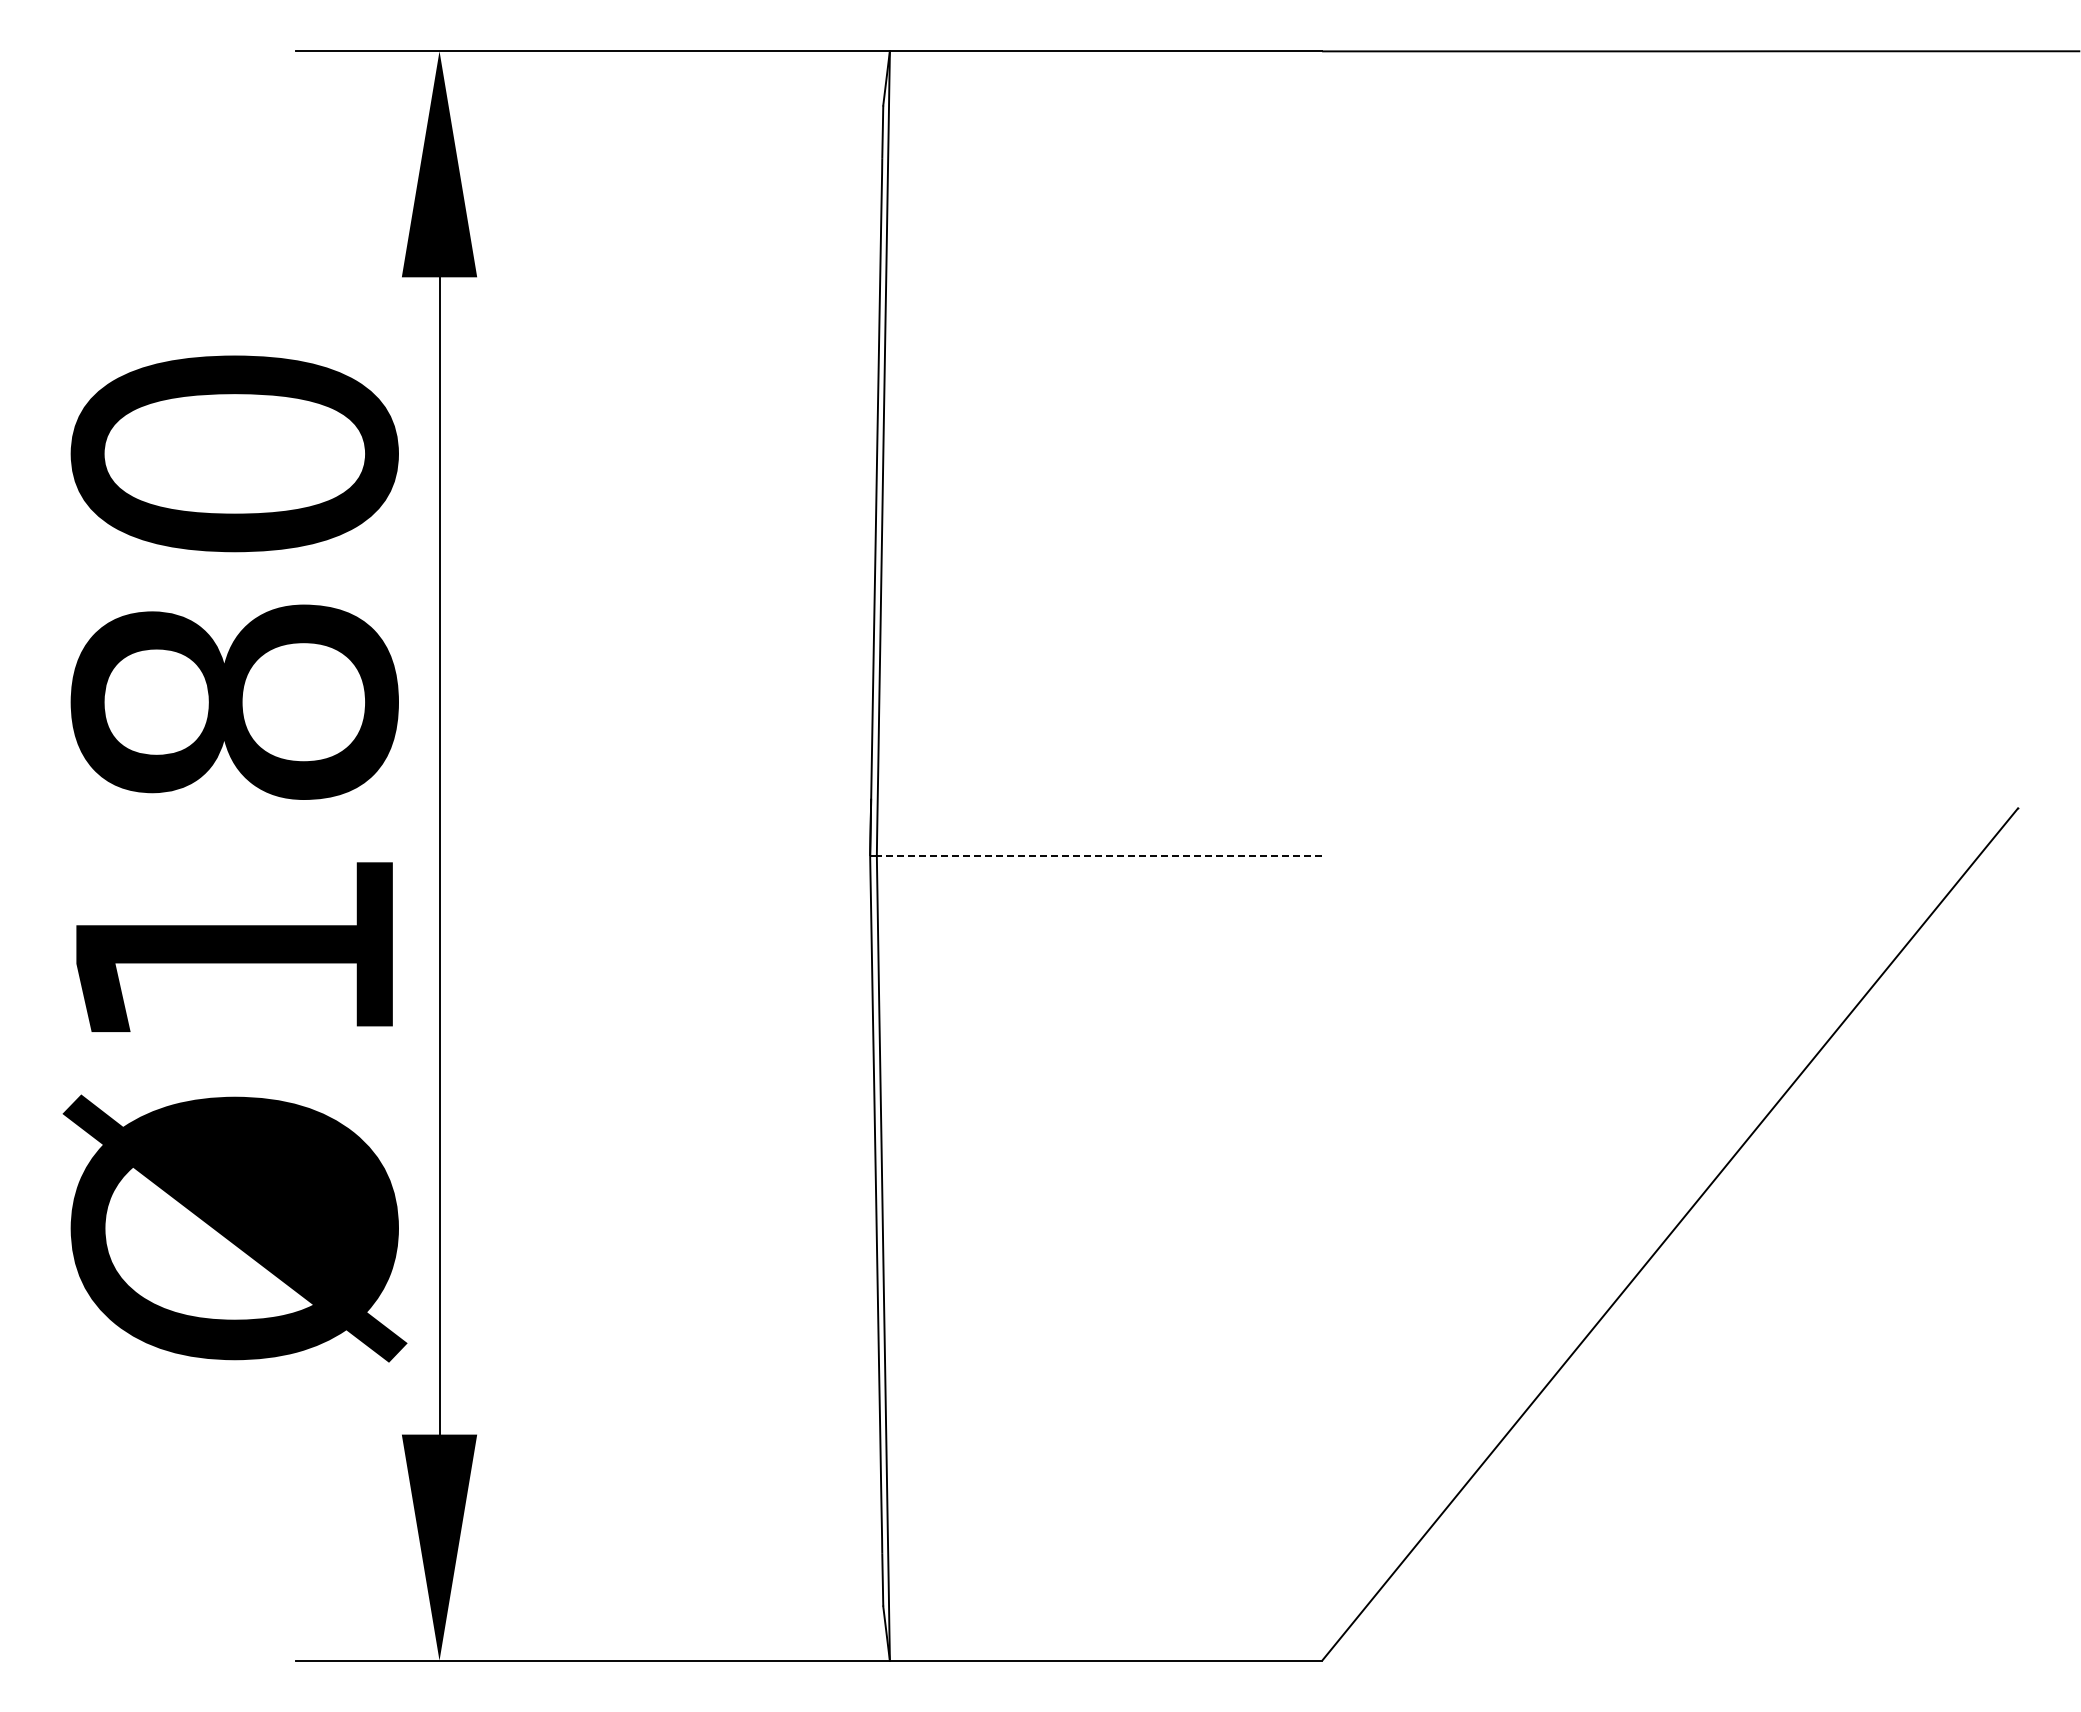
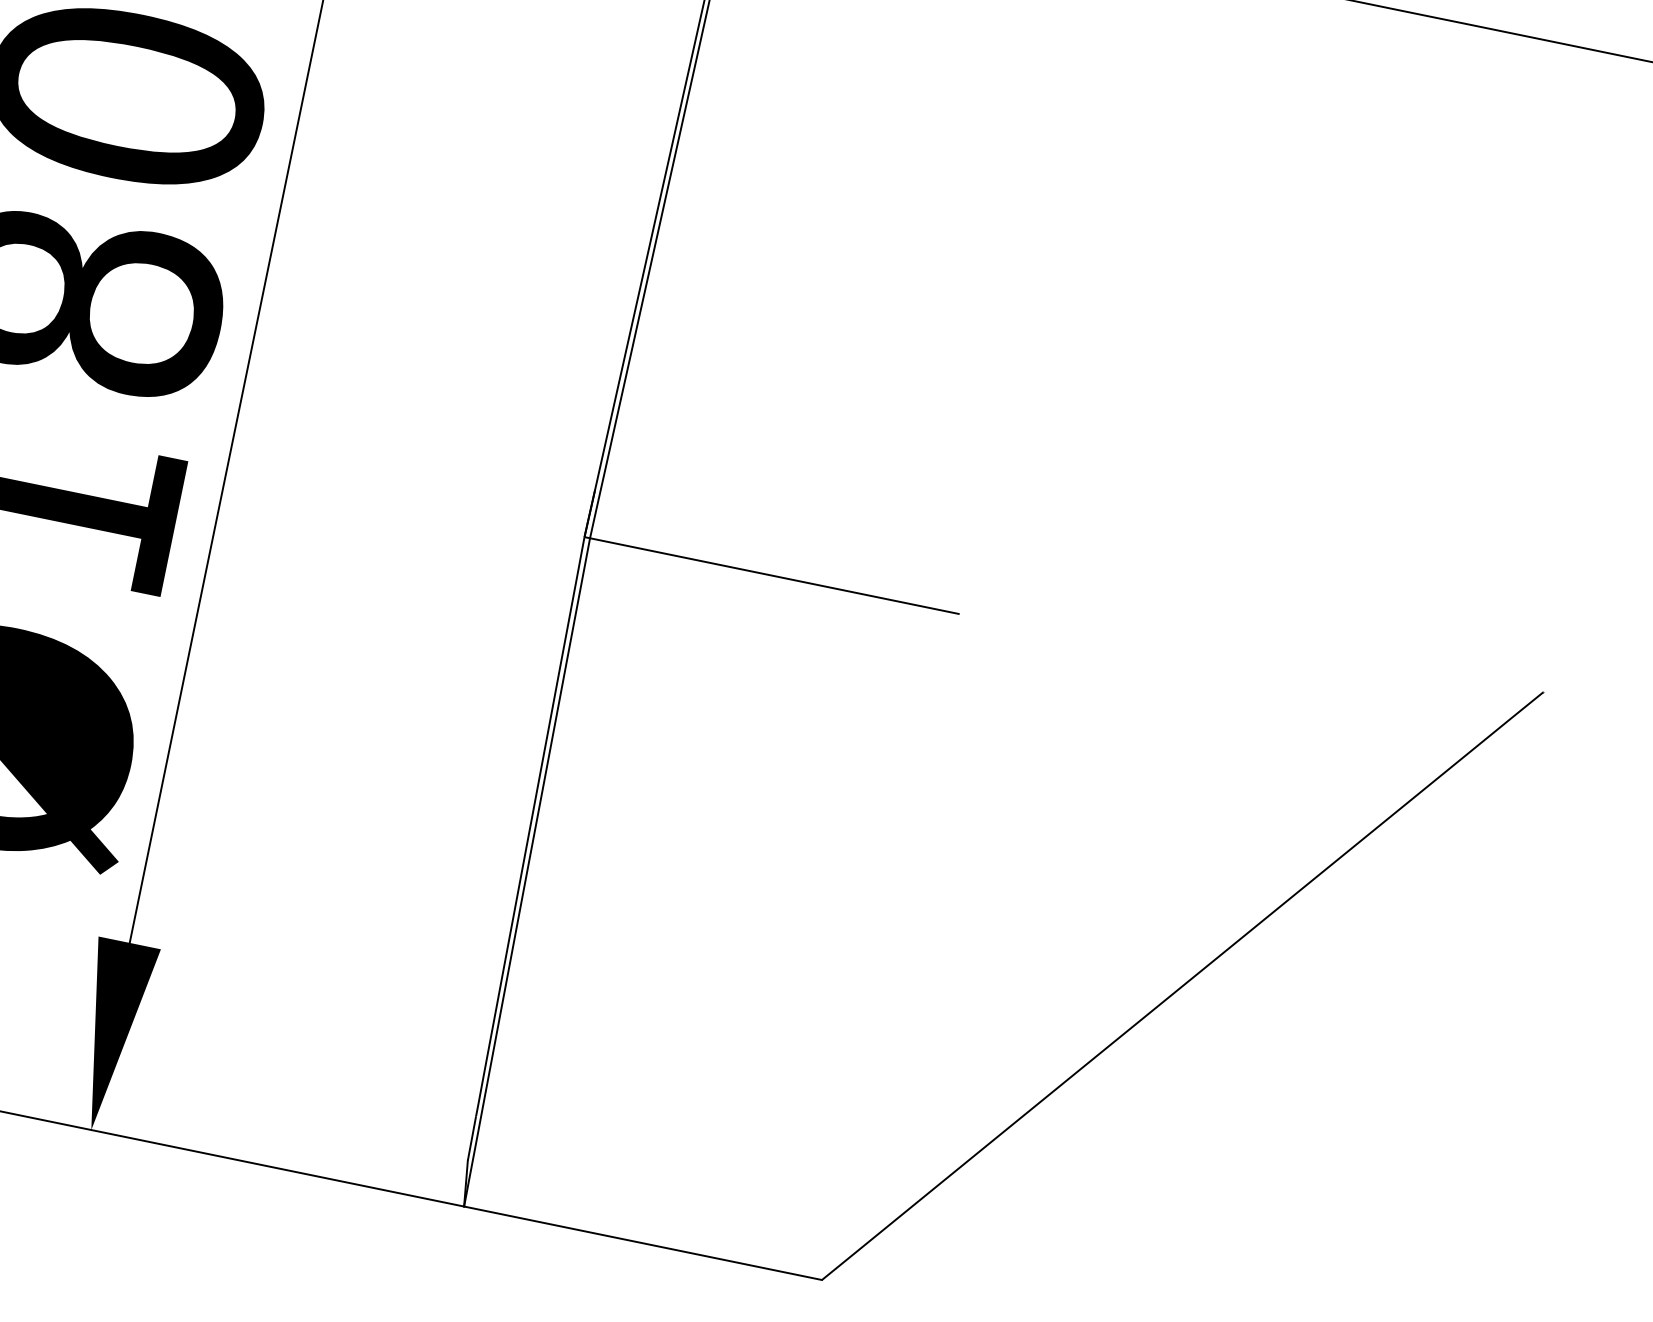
line: (1099, 855) -> (774, 575), dashed -> solid

